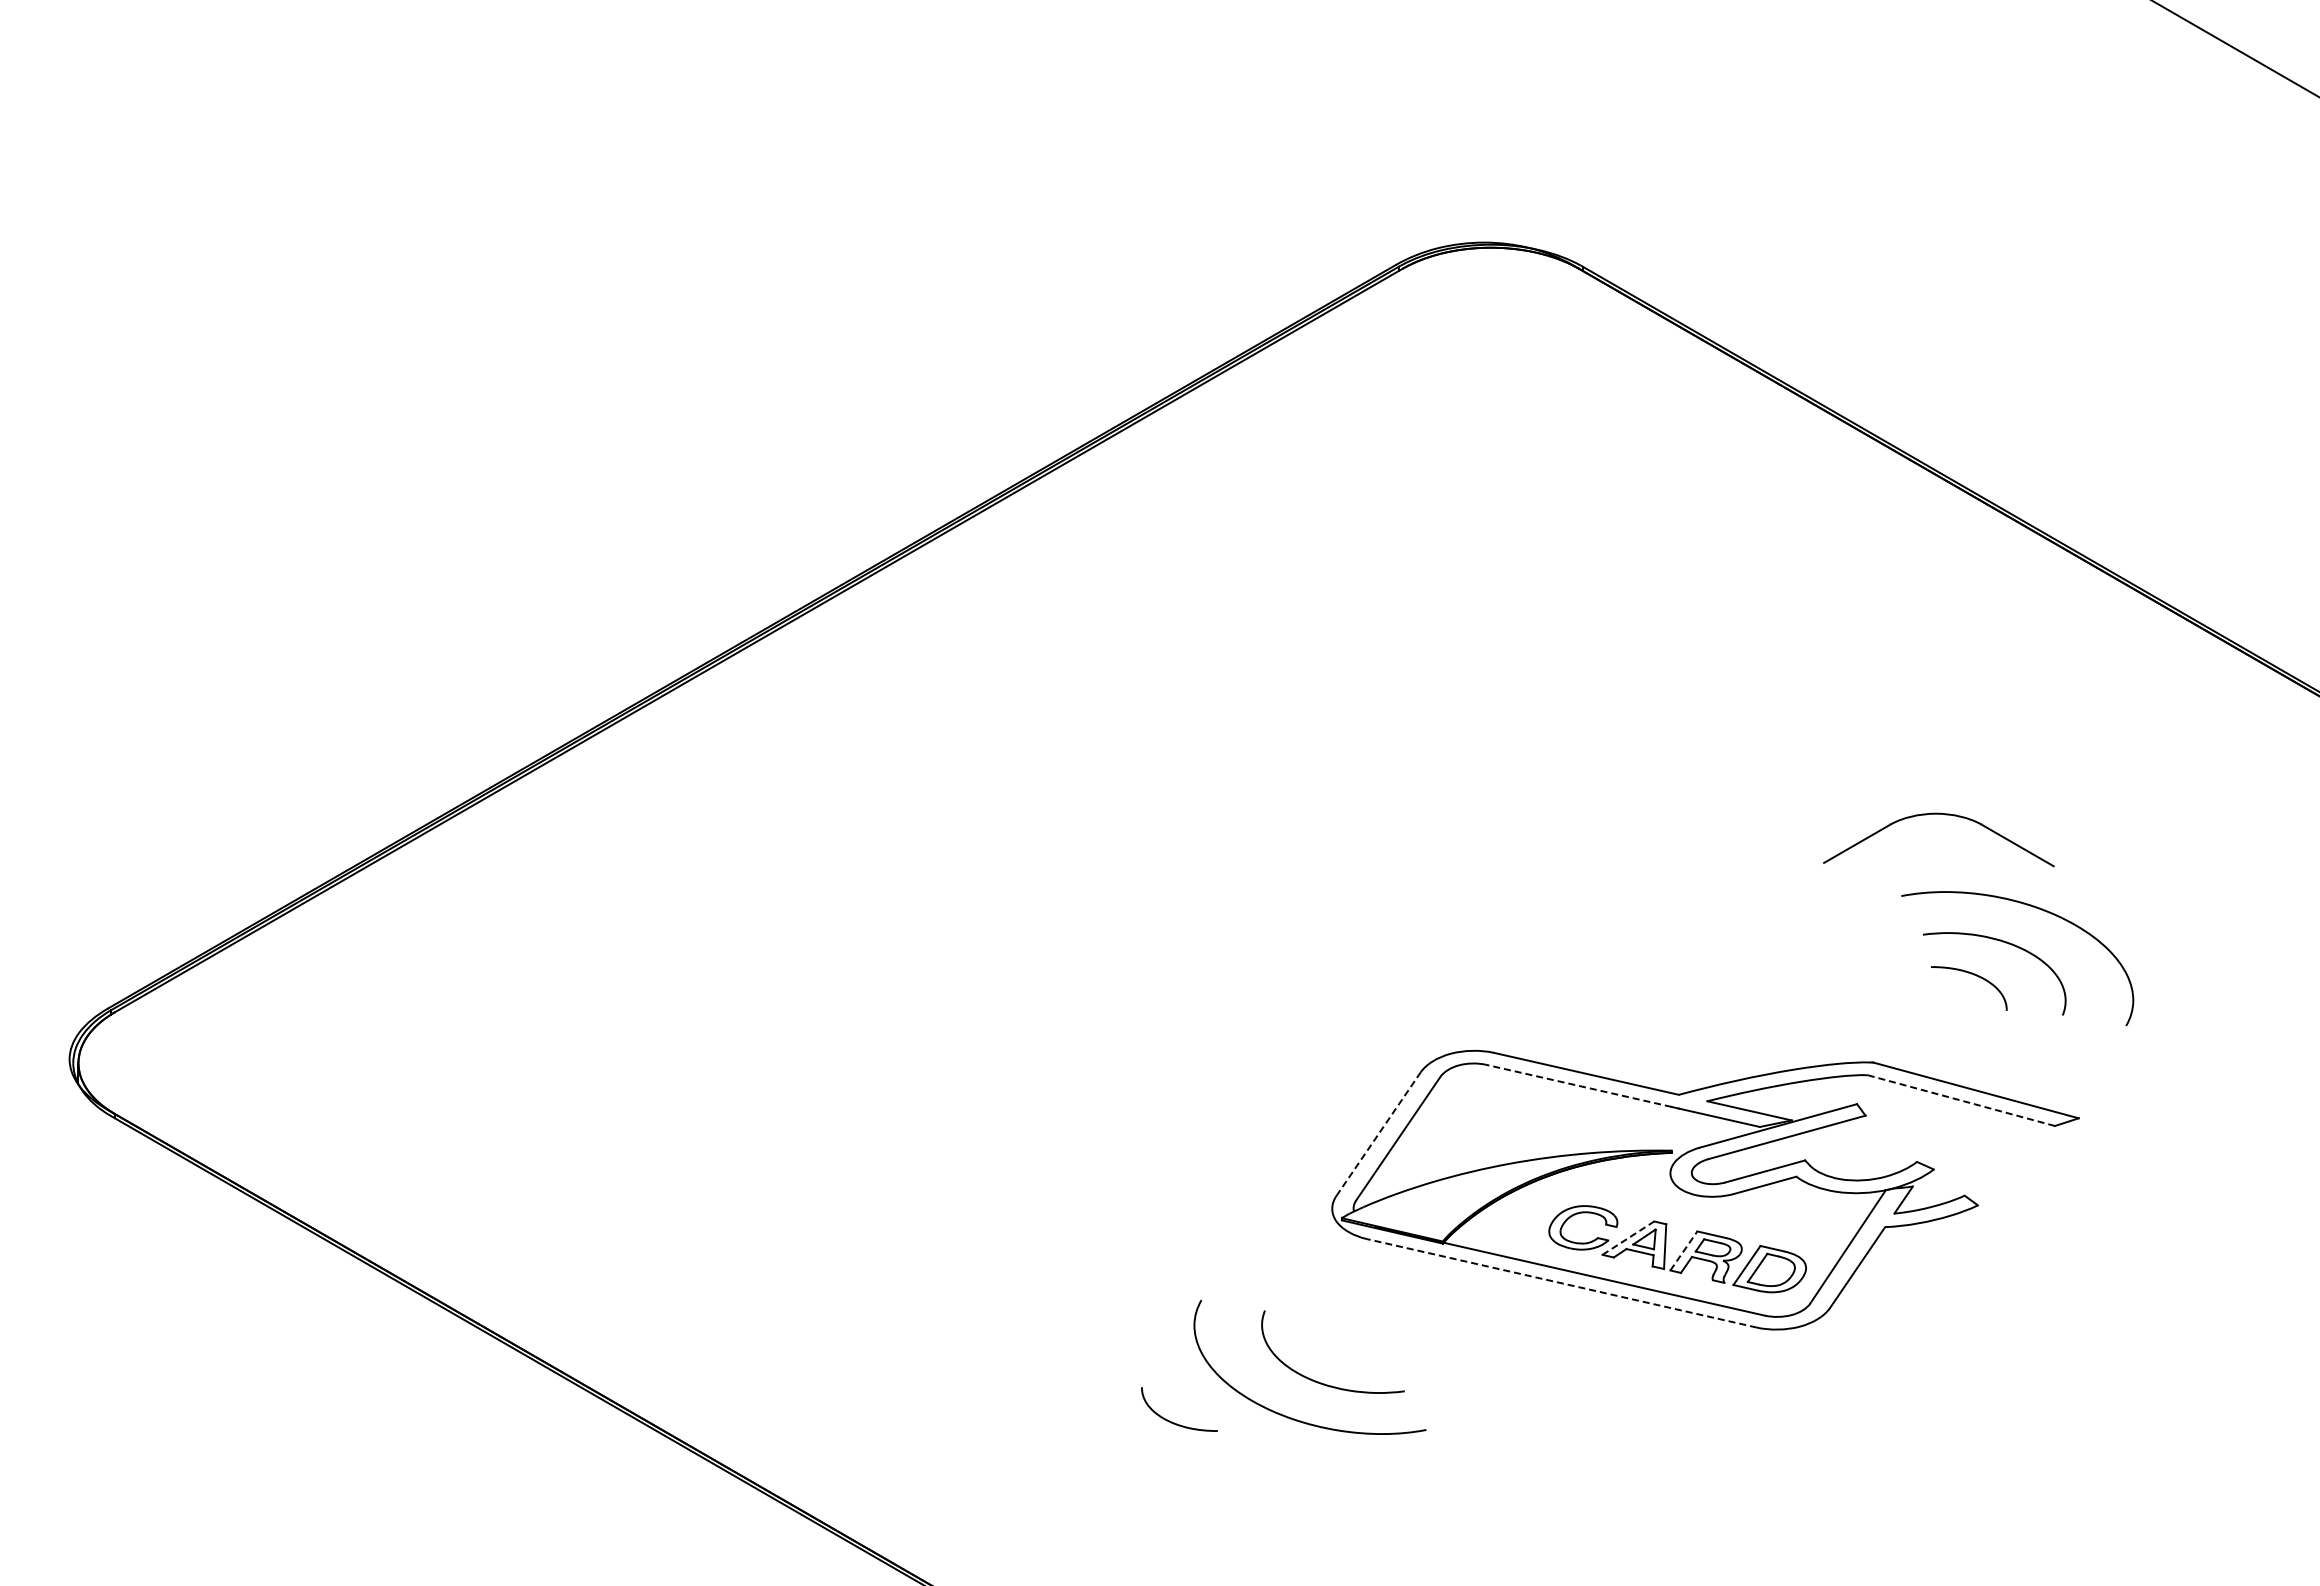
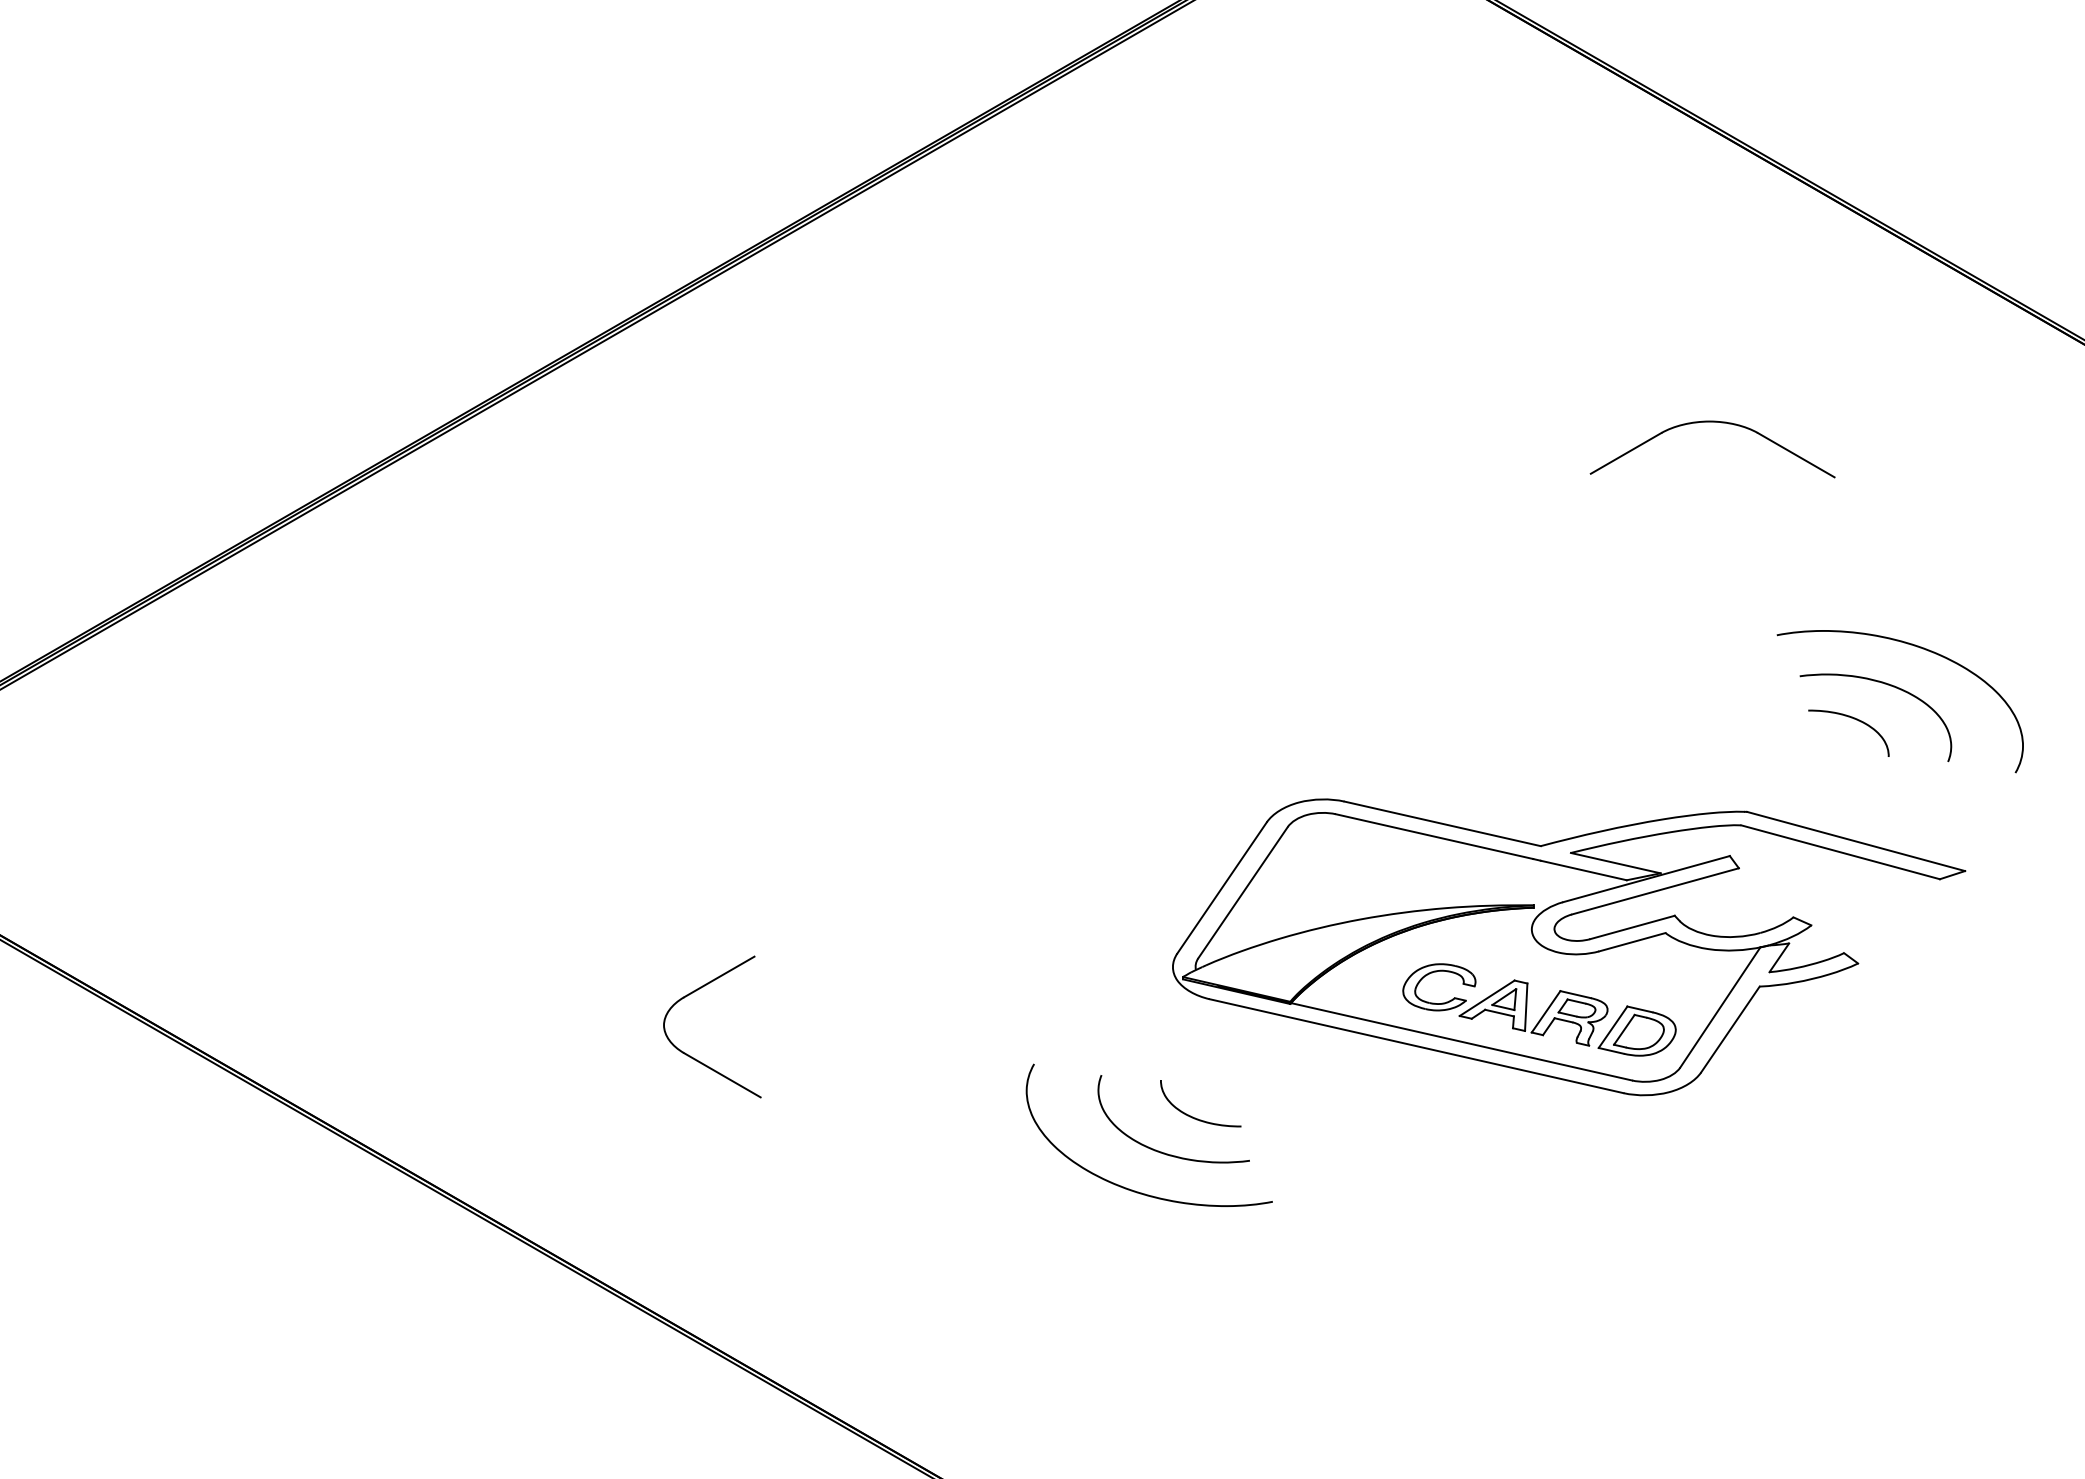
part: (1938, 814) -> (1712, 422), moved
line: (1578, 1085) -> (1434, 836), dashed -> solid
line: (1961, 1100) -> (1840, 852), dashed -> solid
line: (1378, 1134) -> (1222, 888), dashed -> solid
line: (1628, 1238) -> (1487, 998), dashed -> solid
line: (1683, 1250) -> (1545, 1011), dashed -> solid
line: (1561, 1283) -> (1416, 1046), dashed -> solid
part: (878, 1292) -> (691, 1055), added
curve: (1172, 1421) -> (1193, 1116), moved

